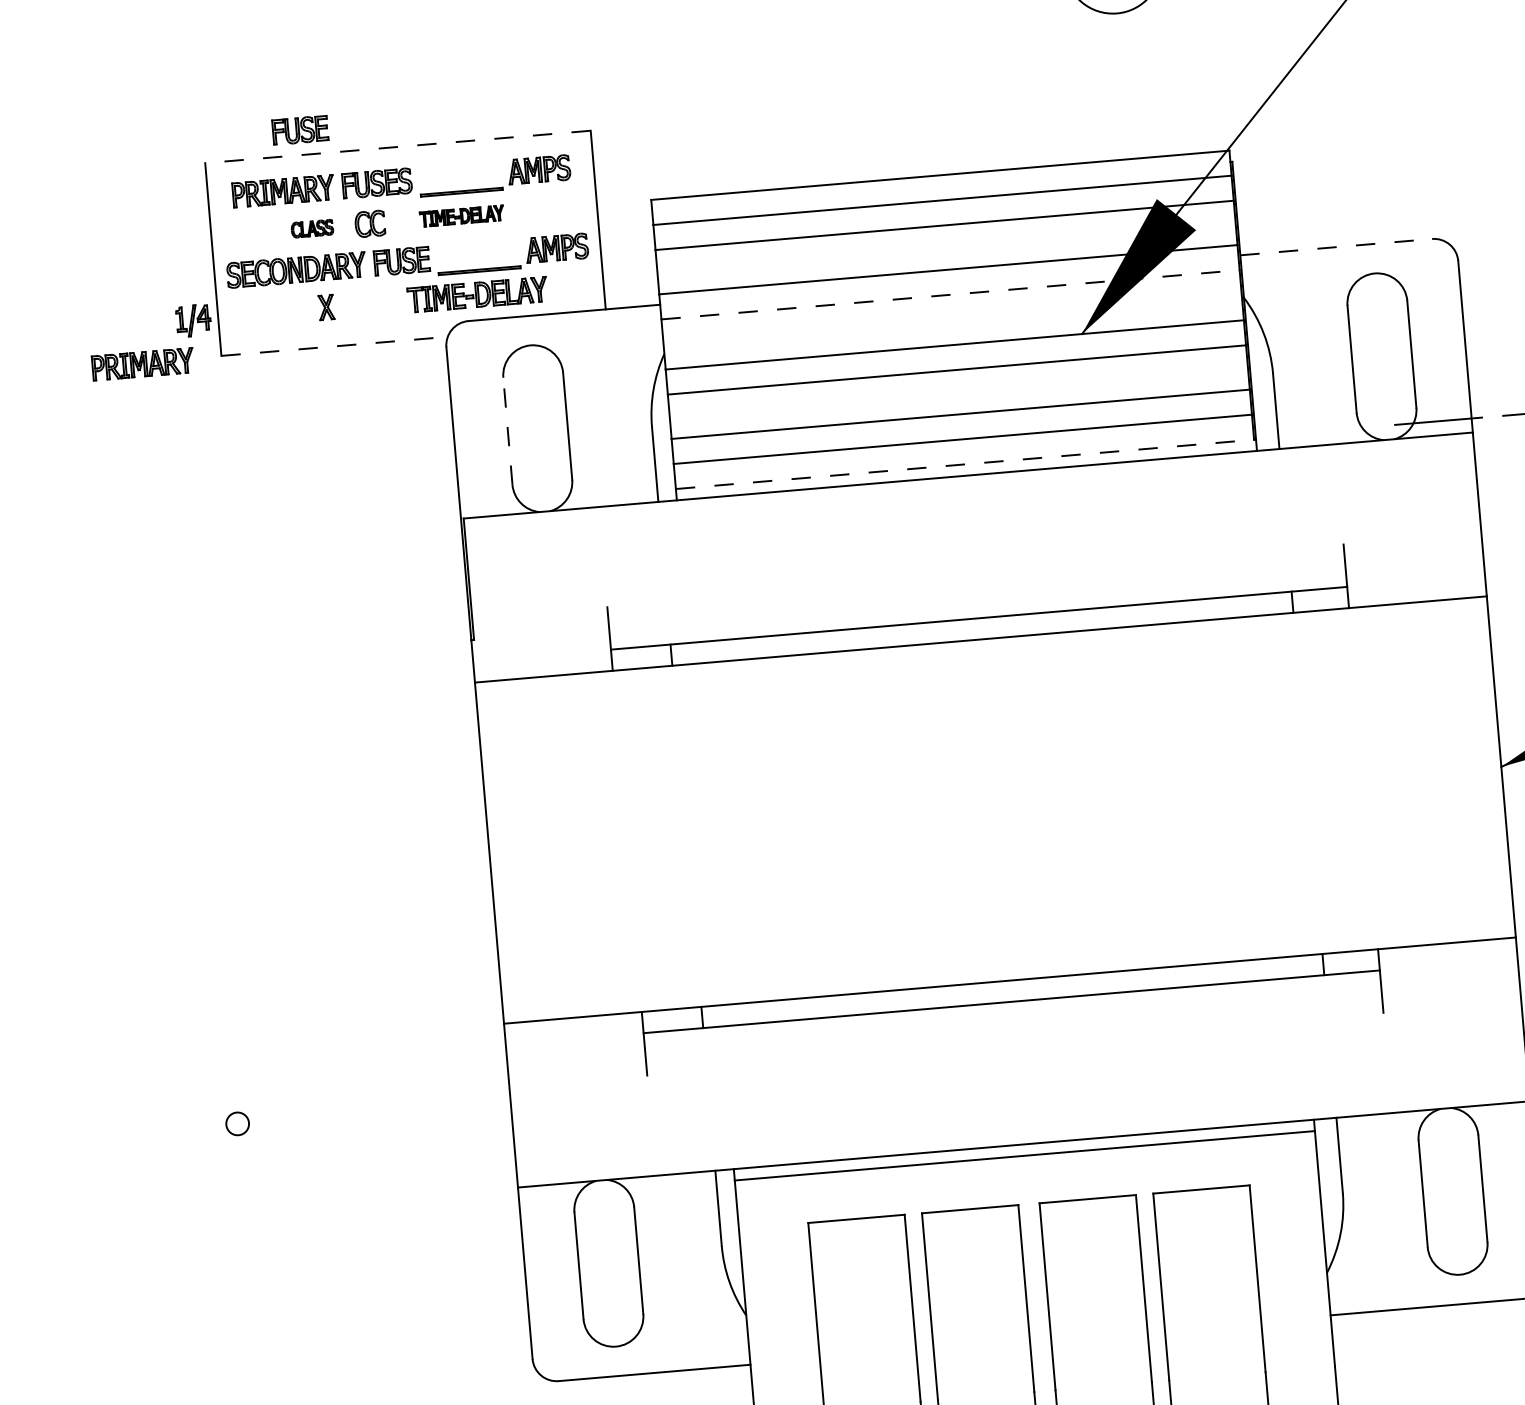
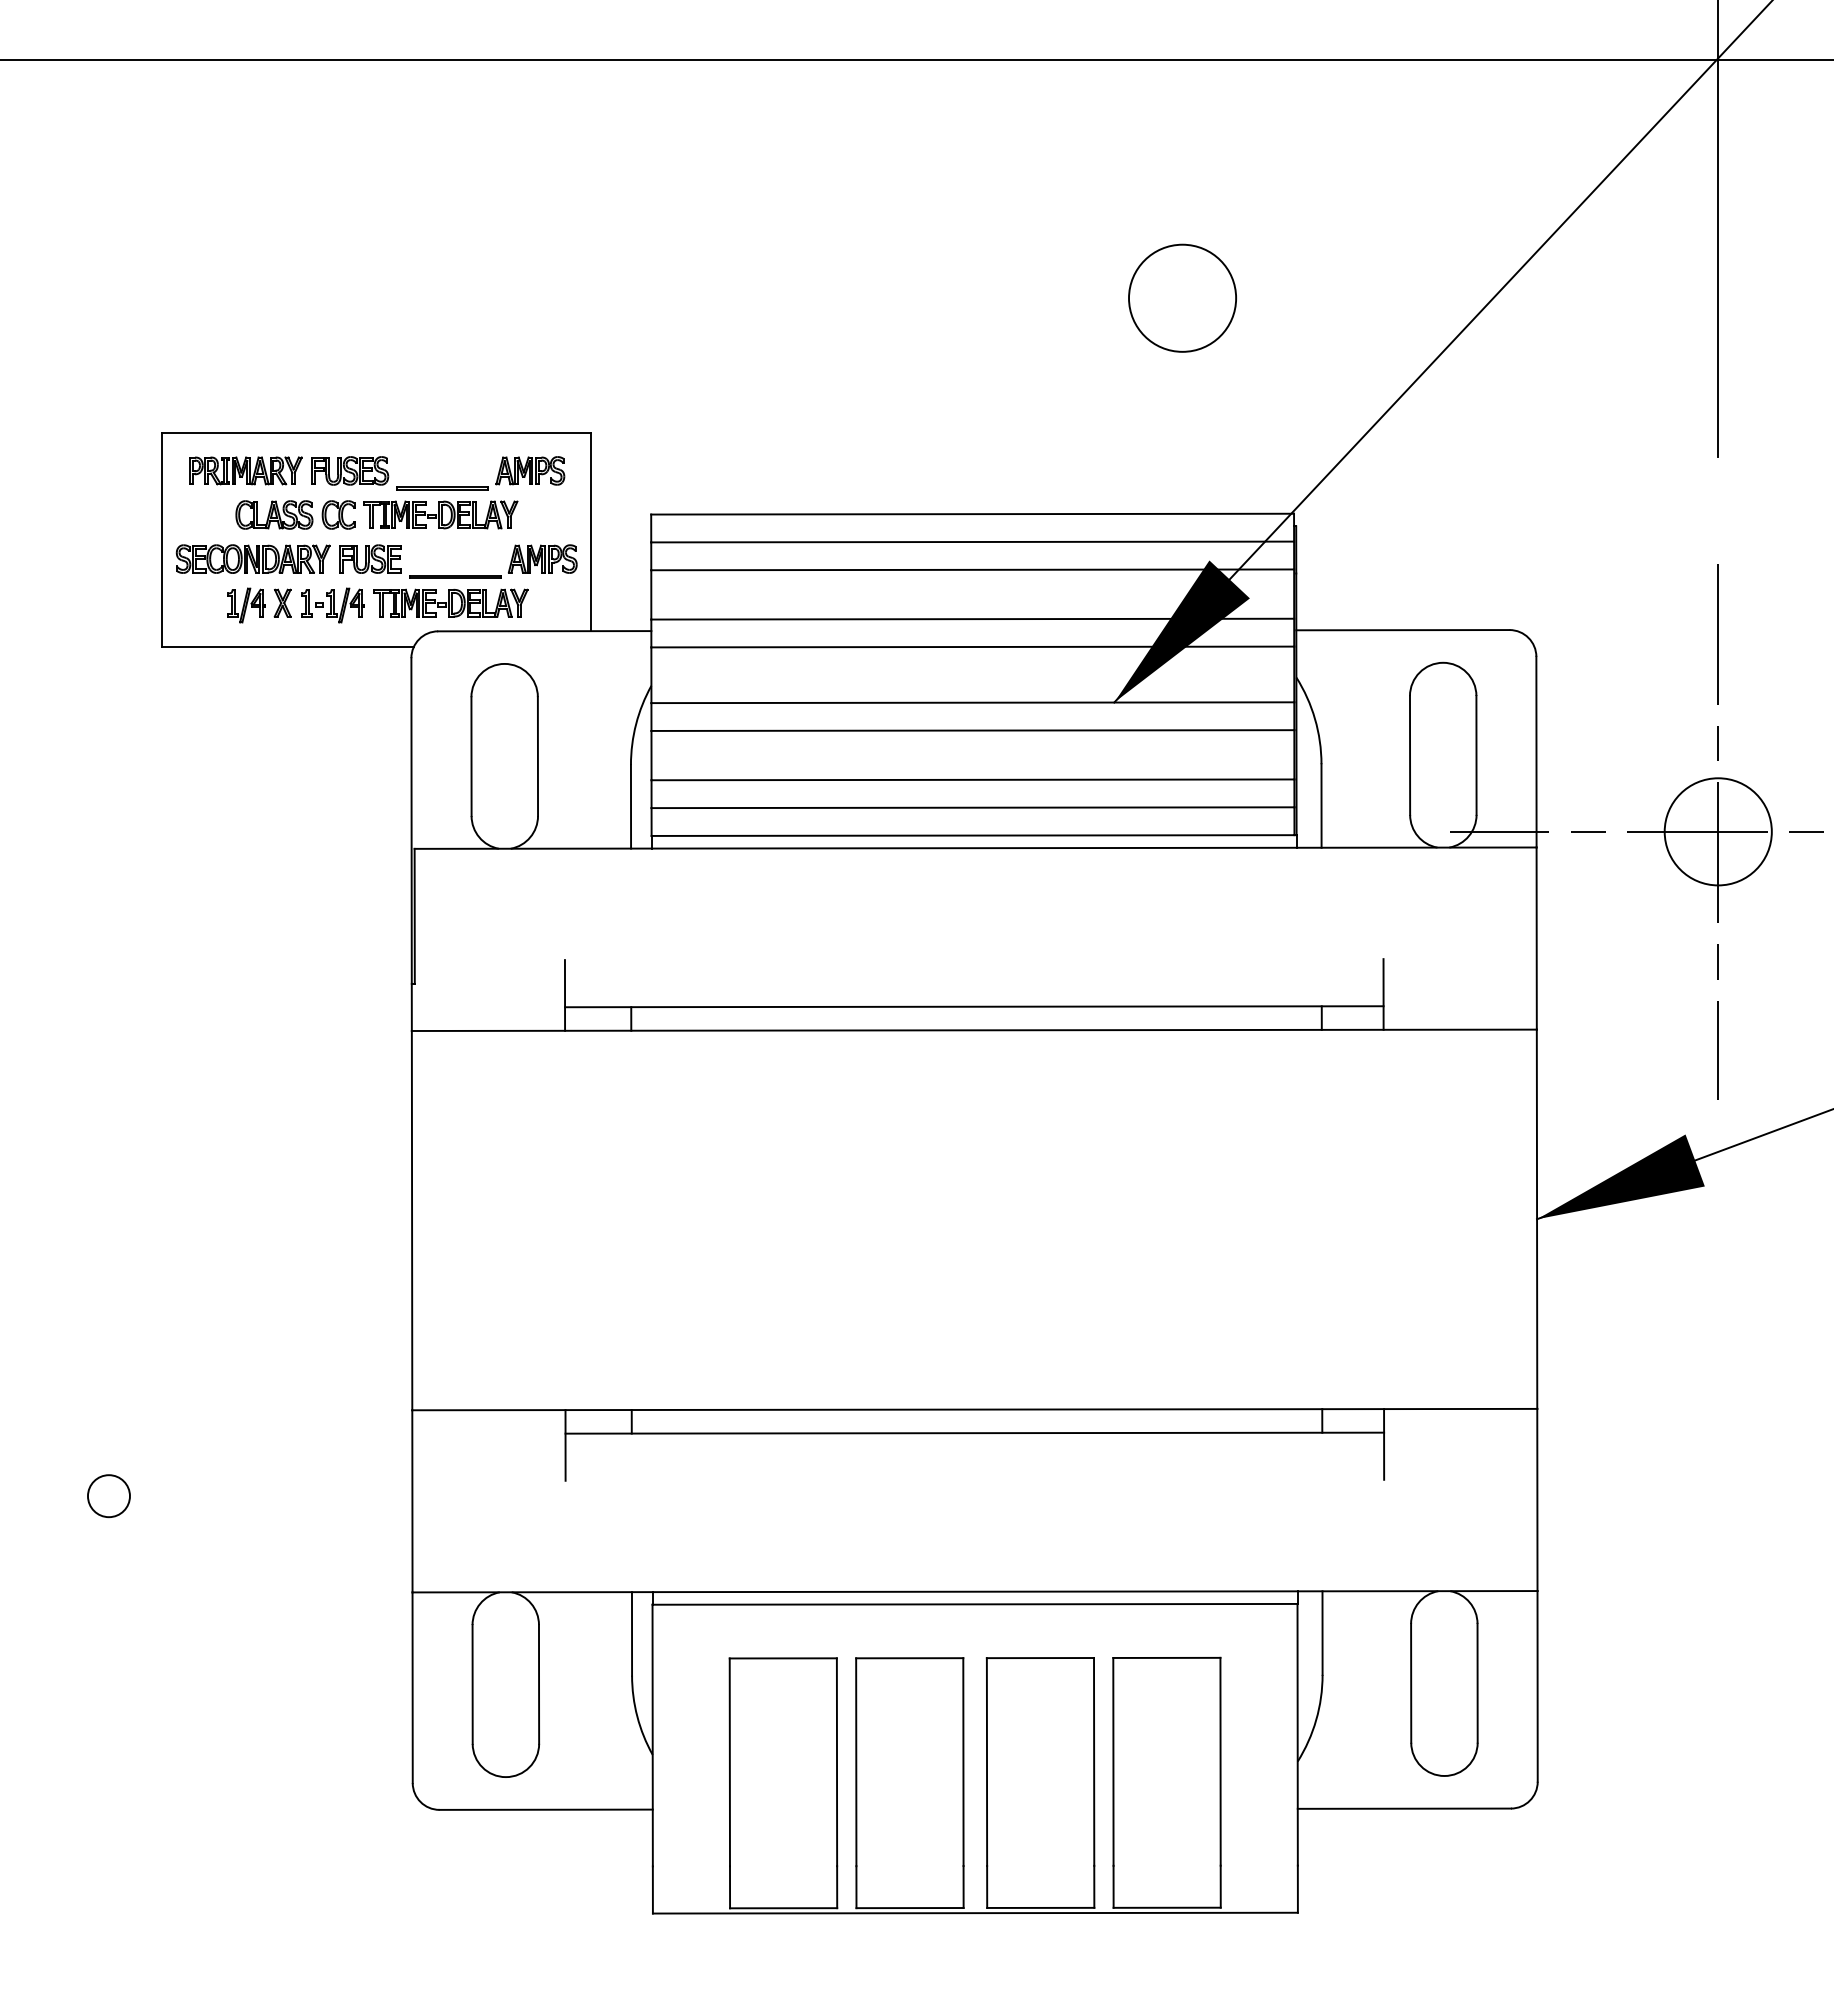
part: (300, 129) -> (270, 404), removed
line: (397, 146) -> (376, 432), dashed -> solid
part: (461, 215) -> (440, 514), size x1.67
part: (312, 228) -> (274, 514), size x1.67
line: (1335, 247) -> (1402, 630), dashed -> solid
line: (951, 295) -> (973, 647), dashed -> solid
part: (371, 305) -> (332, 605), added
part: (193, 320) -> (246, 605), moved
line: (334, 346) -> (288, 646), dashed -> solid
part: (142, 363) -> (74, 648), removed
line: (507, 431) -> (471, 756), dashed -> solid
line: (965, 464) -> (973, 835), dashed -> solid
circle: (237, 1124) -> (108, 1496), size x1.67

